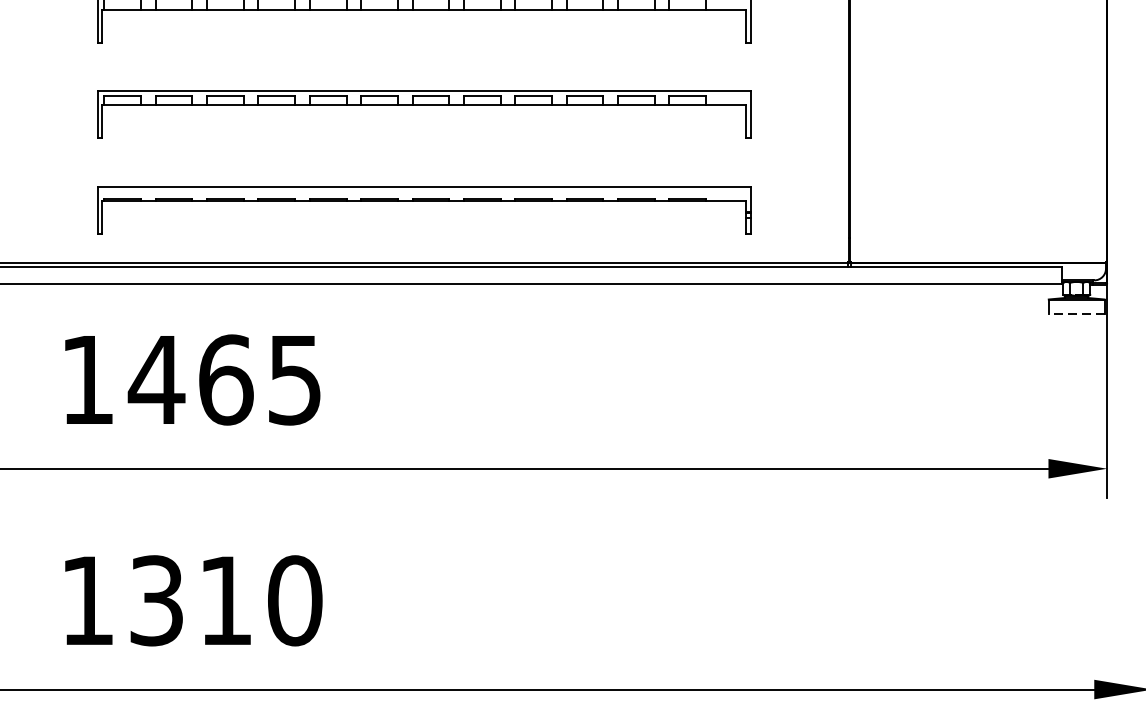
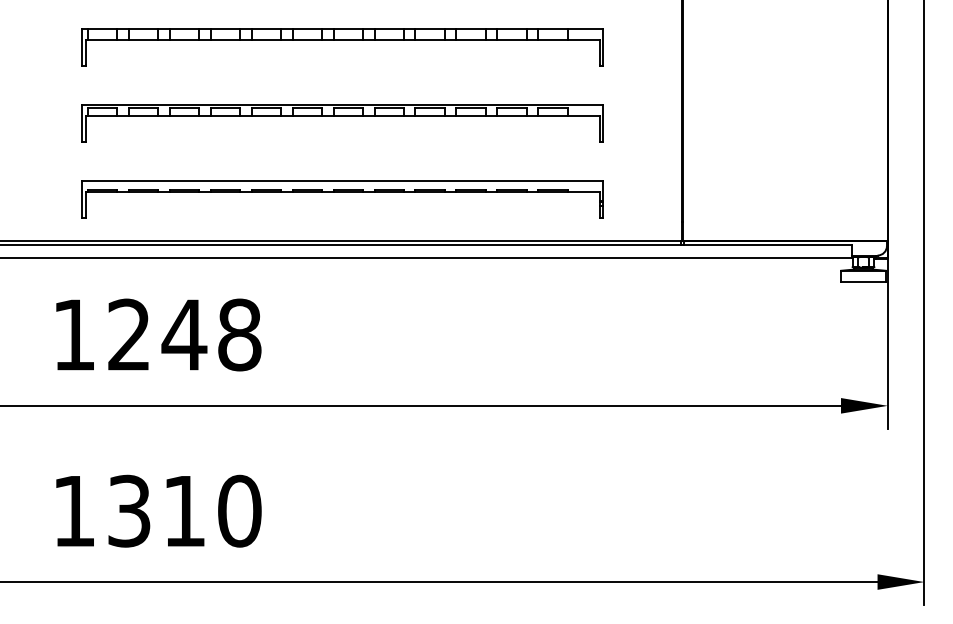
line: (1076, 314) -> (863, 282), dashed -> solid
text: (224, 379) -> (183, 334), 1465 -> 1248

